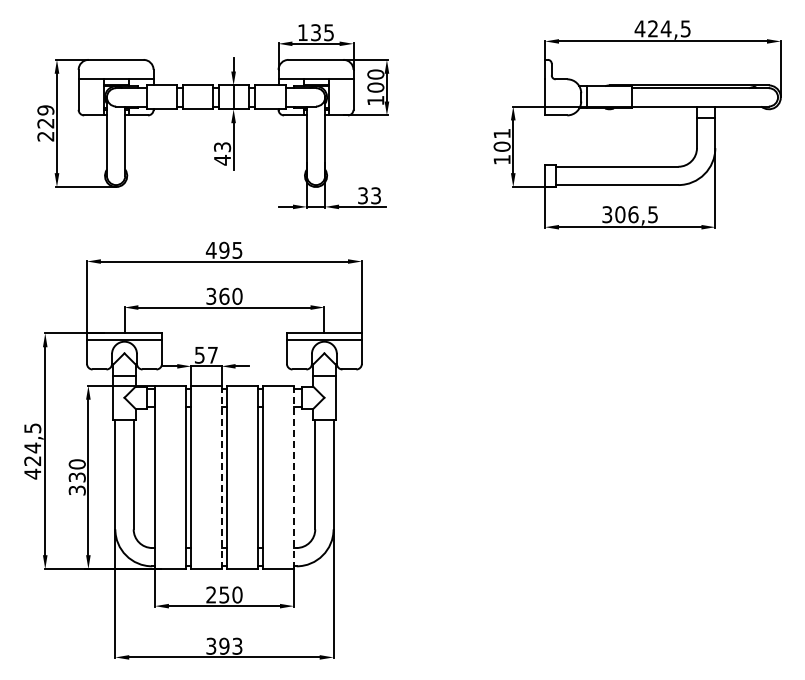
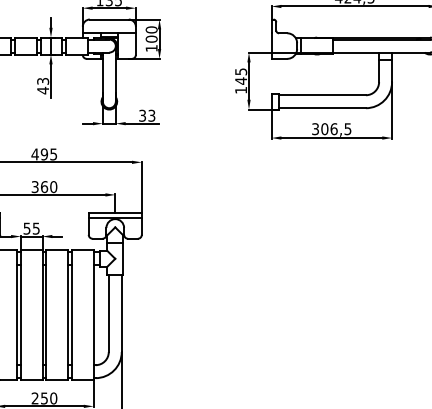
text: (501, 140) -> (240, 76), 101 -> 145
text: (212, 355) -> (36, 228), 57 -> 55
line: (221, 477) -> (42, 315), dashed -> solid
line: (293, 477) -> (93, 315), dashed -> solid

